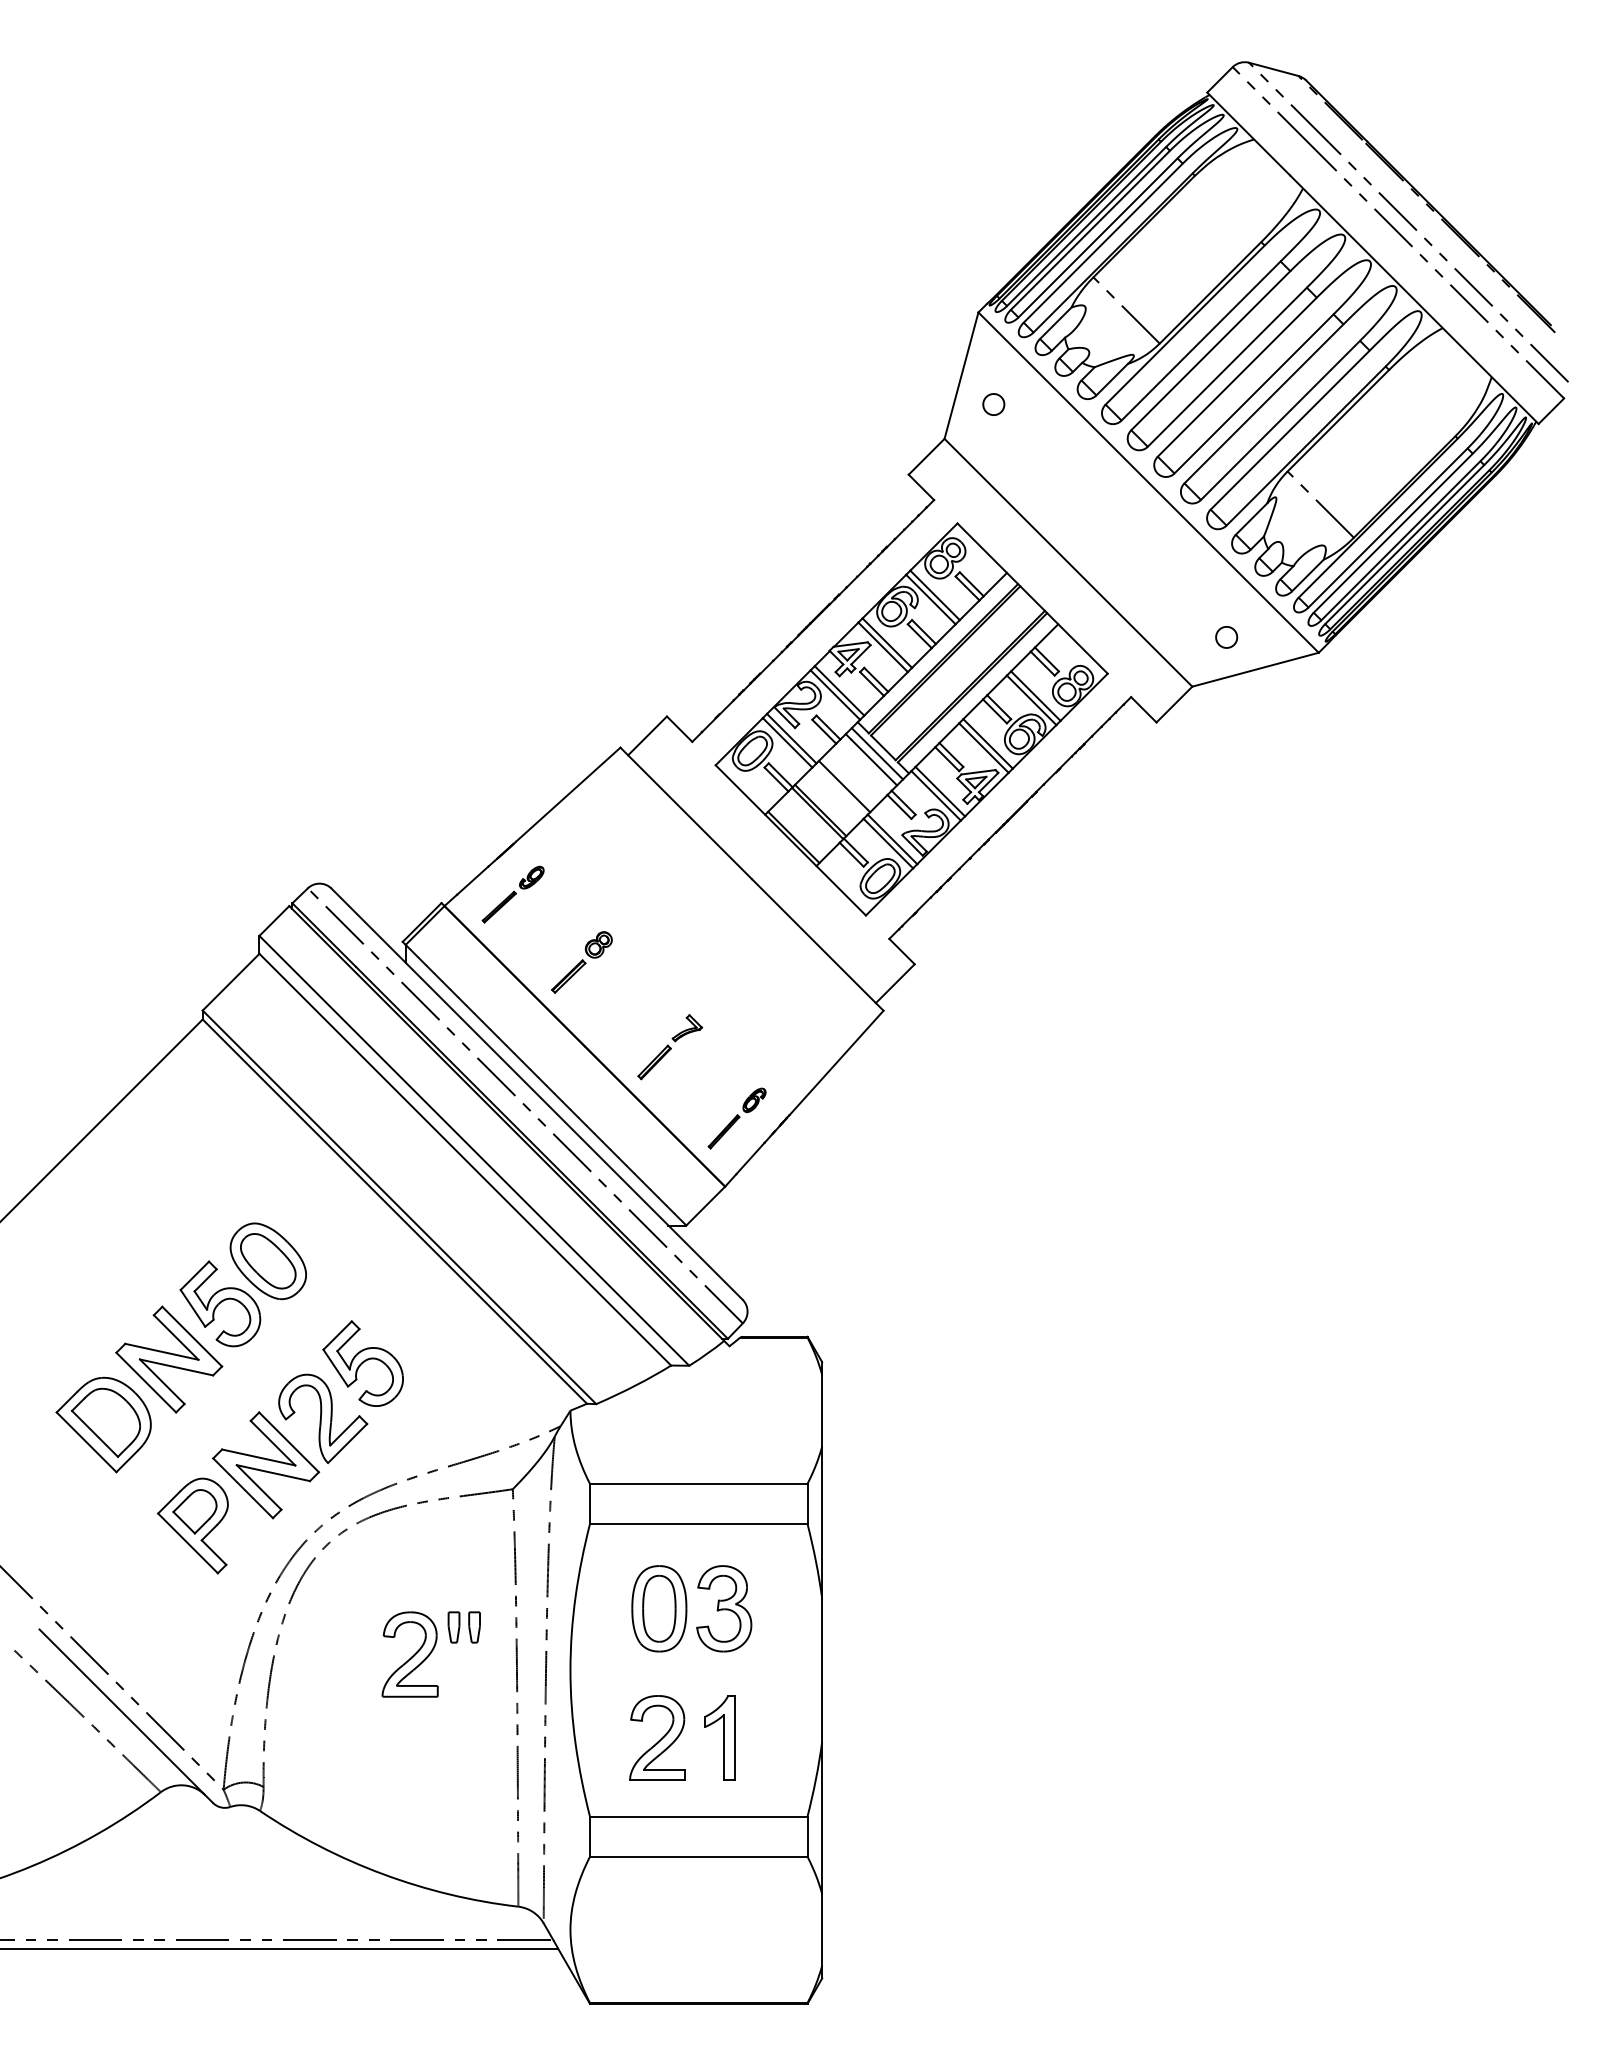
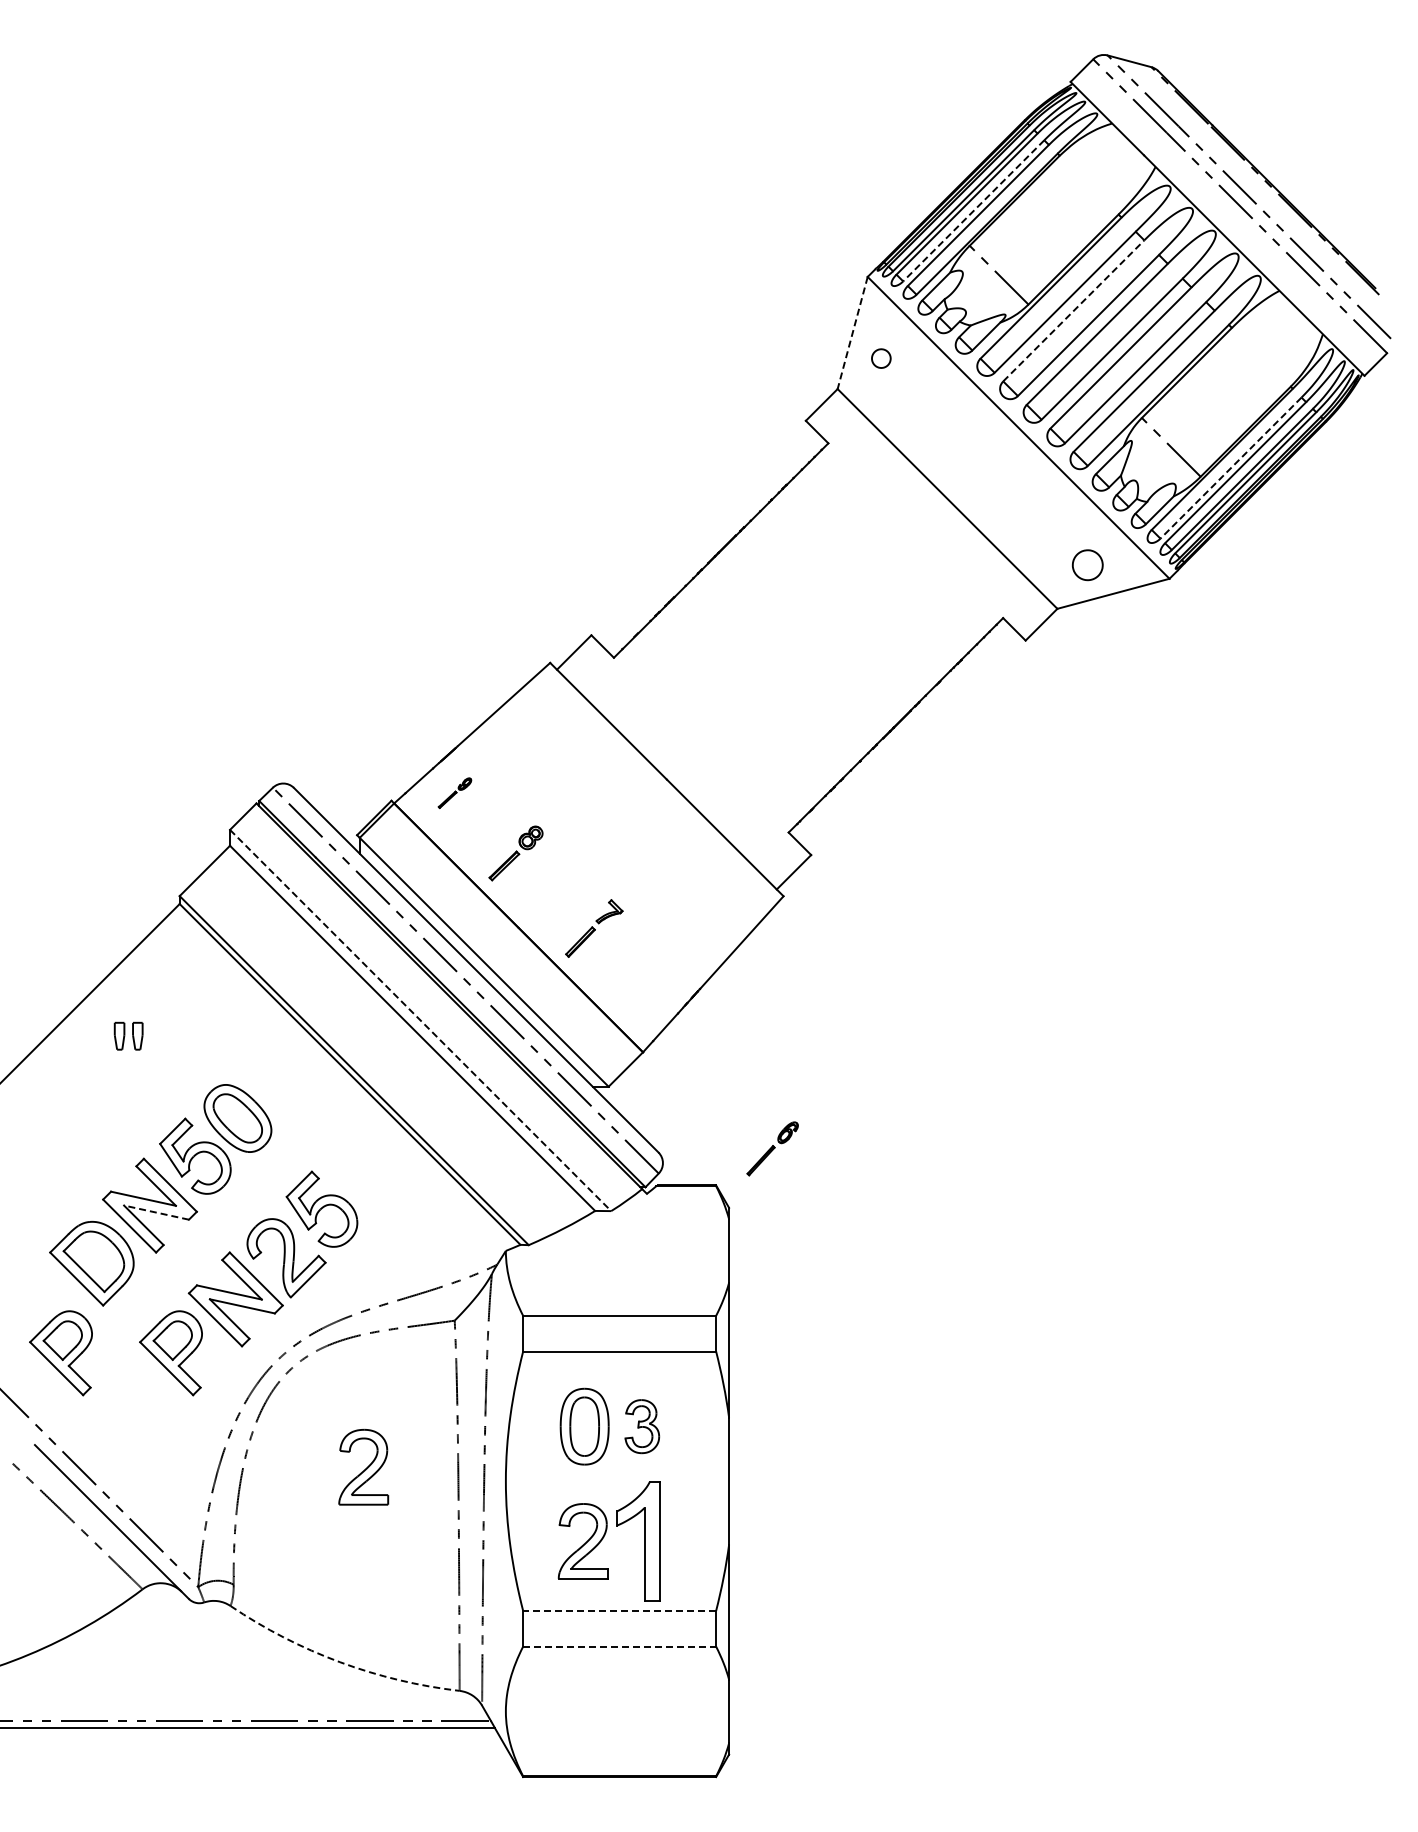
line: (1097, 237) -> (973, 210), solid -> dashed
line: (1210, 350) -> (1073, 310), solid -> dashed
line: (961, 376) -> (852, 333), solid -> dashed
line: (1388, 528) -> (1231, 468), solid -> dashed
part: (1226, 636) -> (1087, 564), size x1.6
part: (911, 718) -> (808, 637), removed
part: (512, 893) -> (454, 792), size x0.6
part: (736, 1118) -> (772, 1148), moved
line: (474, 1150) -> (420, 1020), solid -> dashed
line: (176, 1367) -> (156, 1212), solid -> dashed
part: (68, 1526) -> (60, 1353), added
part: (724, 1608) -> (642, 1426), size x0.7
part: (464, 1626) -> (128, 1035), moved
part: (720, 1738) -> (638, 1541), size x1.6
line: (698, 1816) -> (619, 1610), solid -> dashed
line: (699, 1856) -> (620, 1646), solid -> dashed
arc: (384, 1874) -> (340, 1662), solid -> dashed

